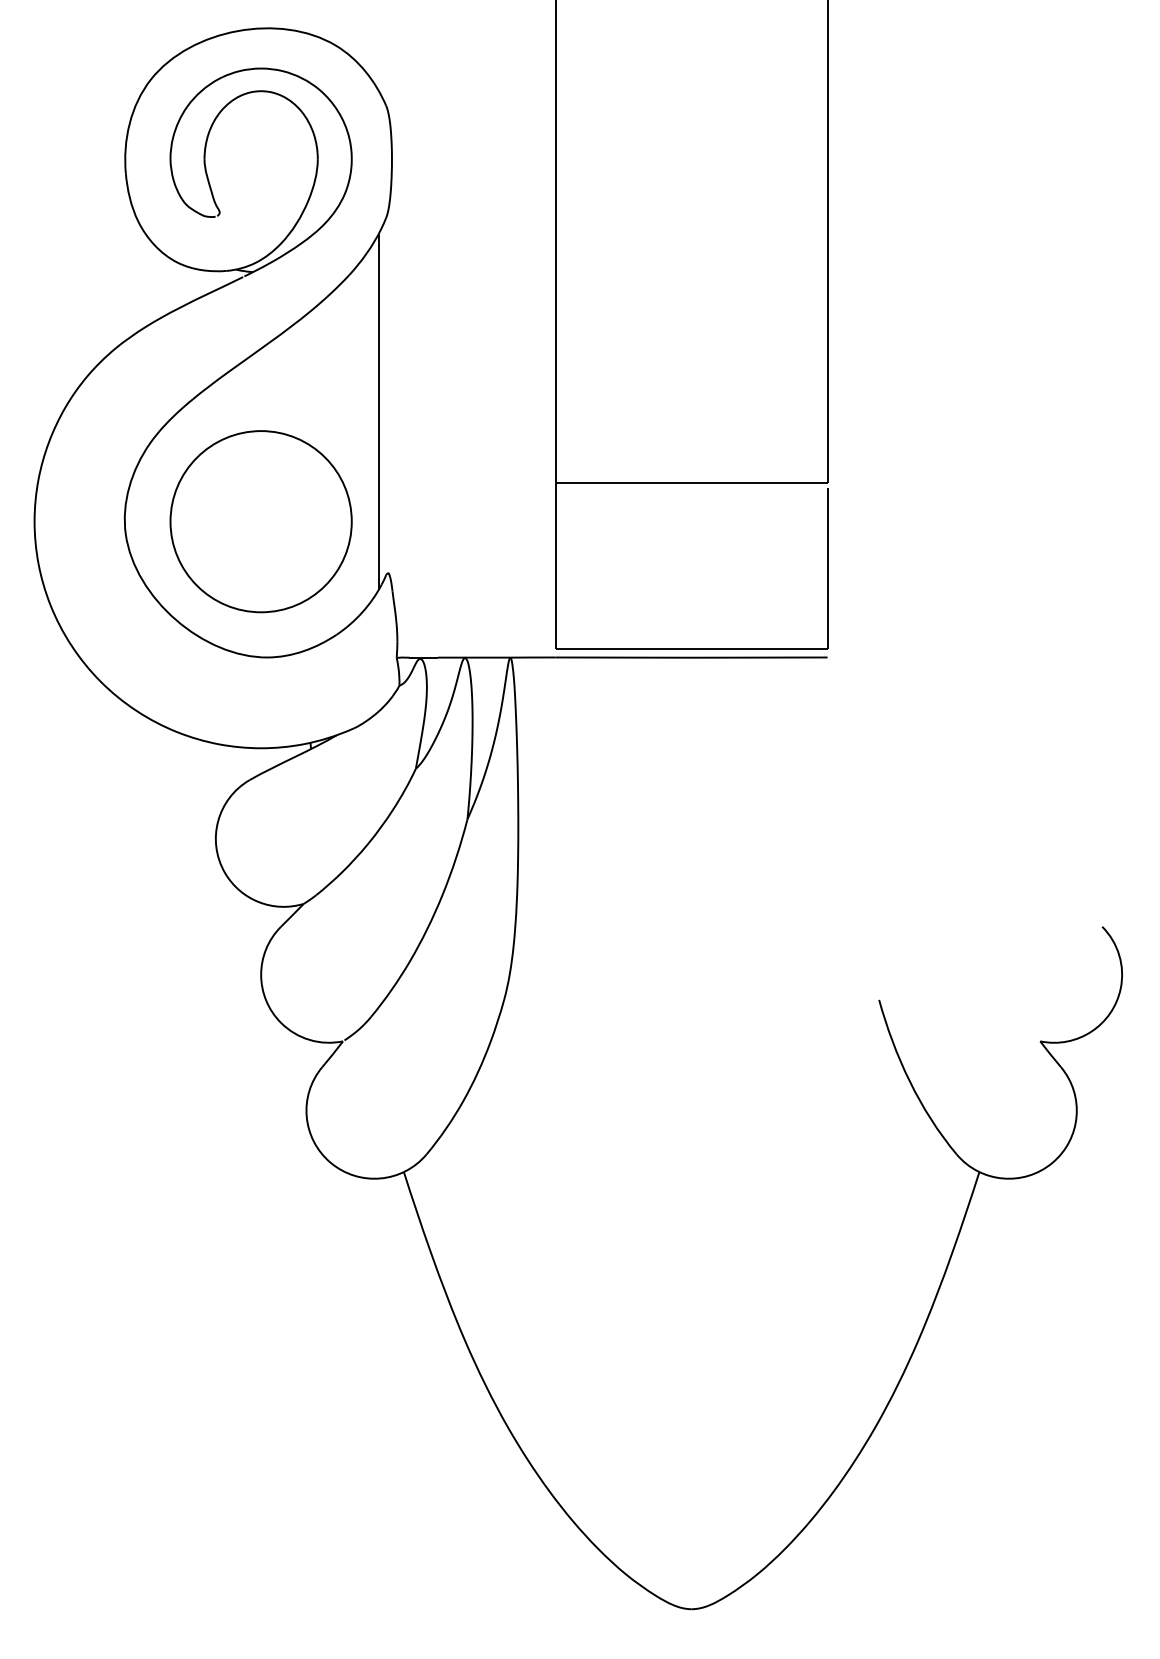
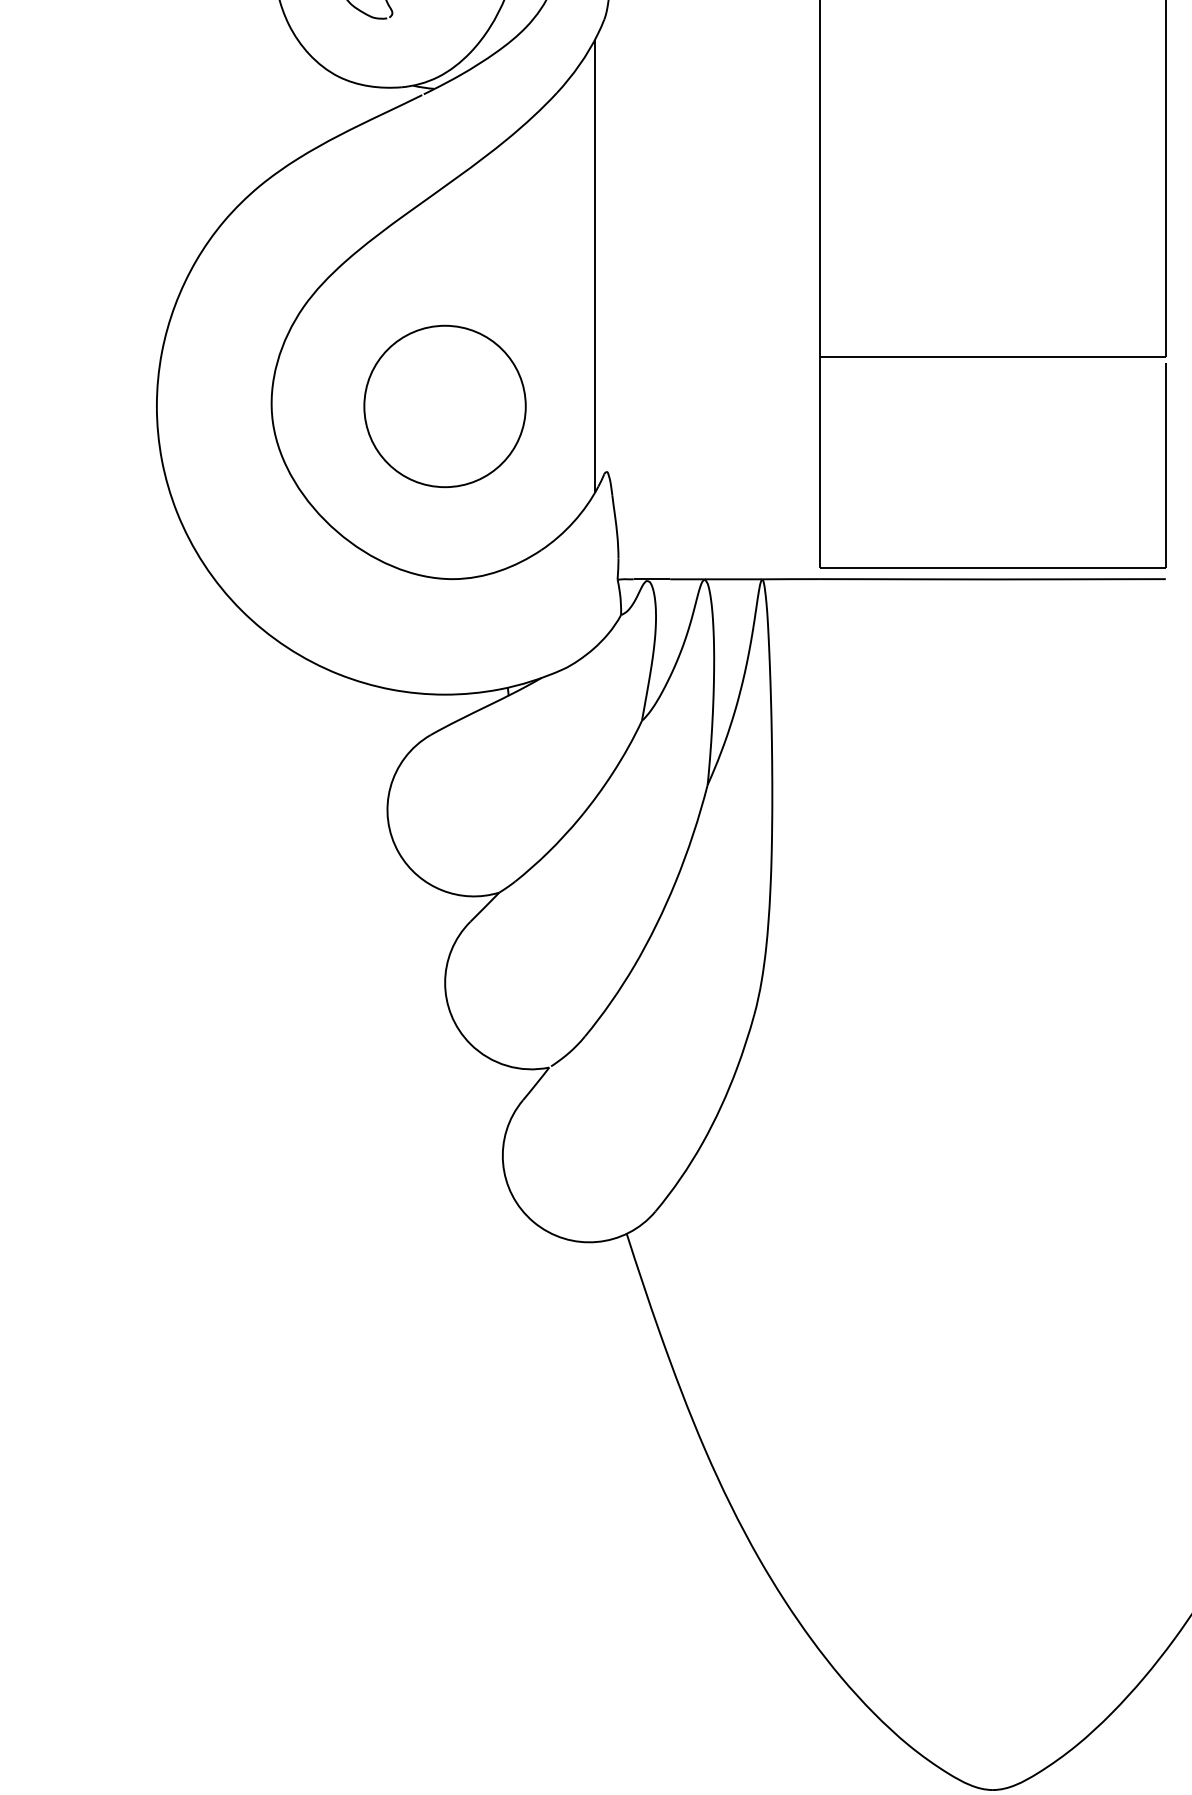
part: (260, 521) -> (444, 406), size x0.7

